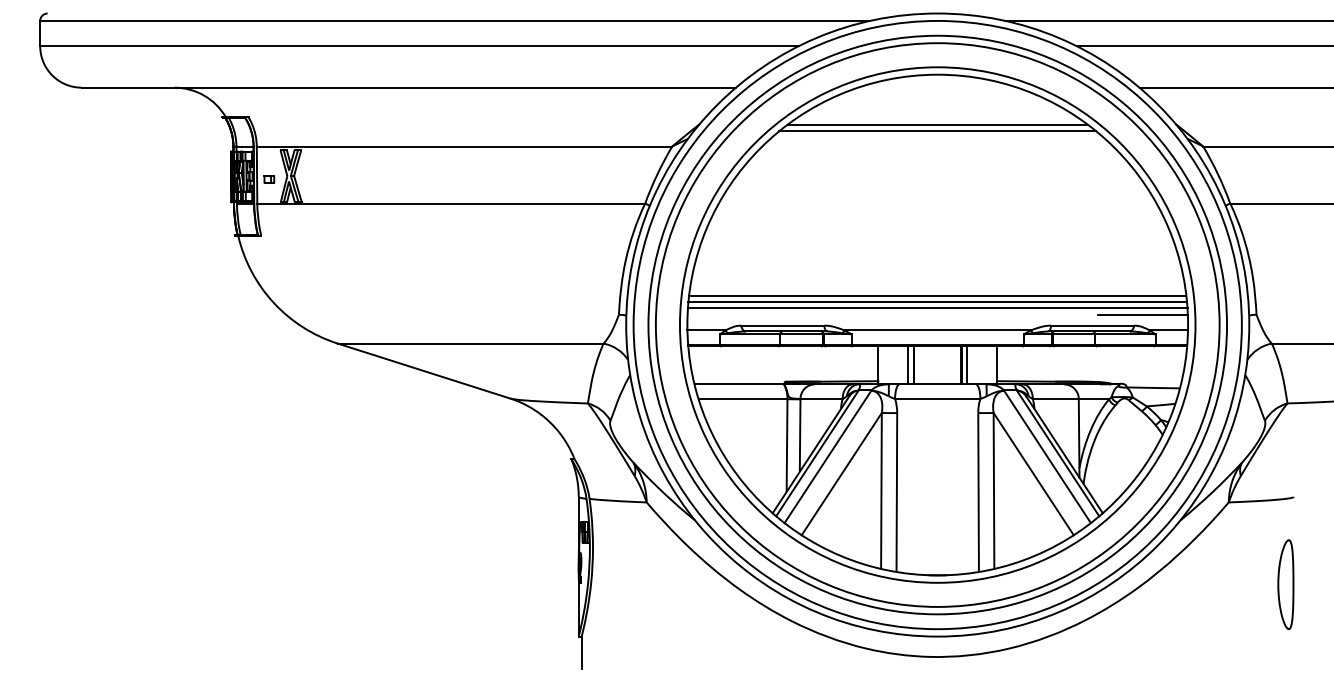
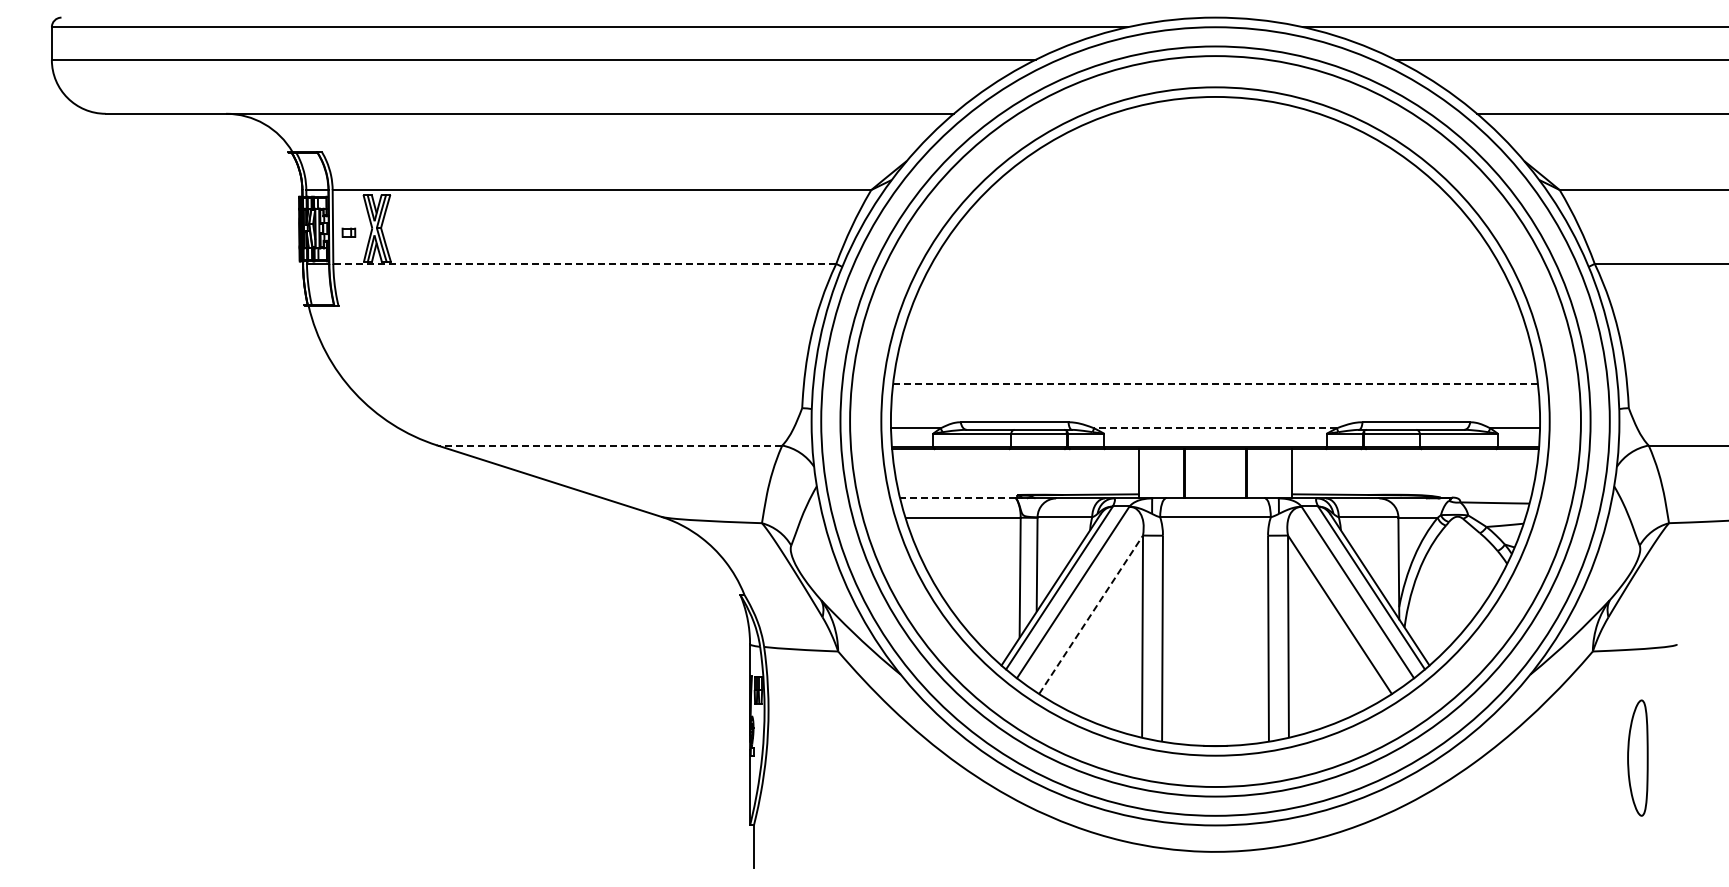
line: (937, 124) -> (1215, 161), removed
line: (937, 131) -> (1215, 170), removed
line: (451, 203) -> (584, 263), solid -> dashed
line: (938, 296) -> (1216, 384), solid -> dashed
line: (937, 301) -> (1215, 391), removed
line: (937, 308) -> (1215, 399), removed
line: (1142, 314) -> (1480, 407), removed
line: (937, 330) -> (1215, 428), solid -> dashed
line: (470, 343) -> (609, 445), solid -> dashed
line: (908, 365) -> (1177, 473), removed
line: (967, 365) -> (1253, 473), removed
line: (739, 384) -> (958, 498), solid -> dashed
line: (842, 473) -> (1091, 614), solid -> dashed
part: (1285, 584) -> (1637, 757), moved

